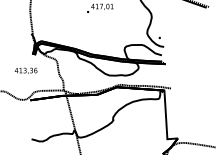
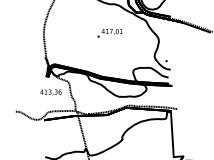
text: (25, 71) -> (50, 92), moved

